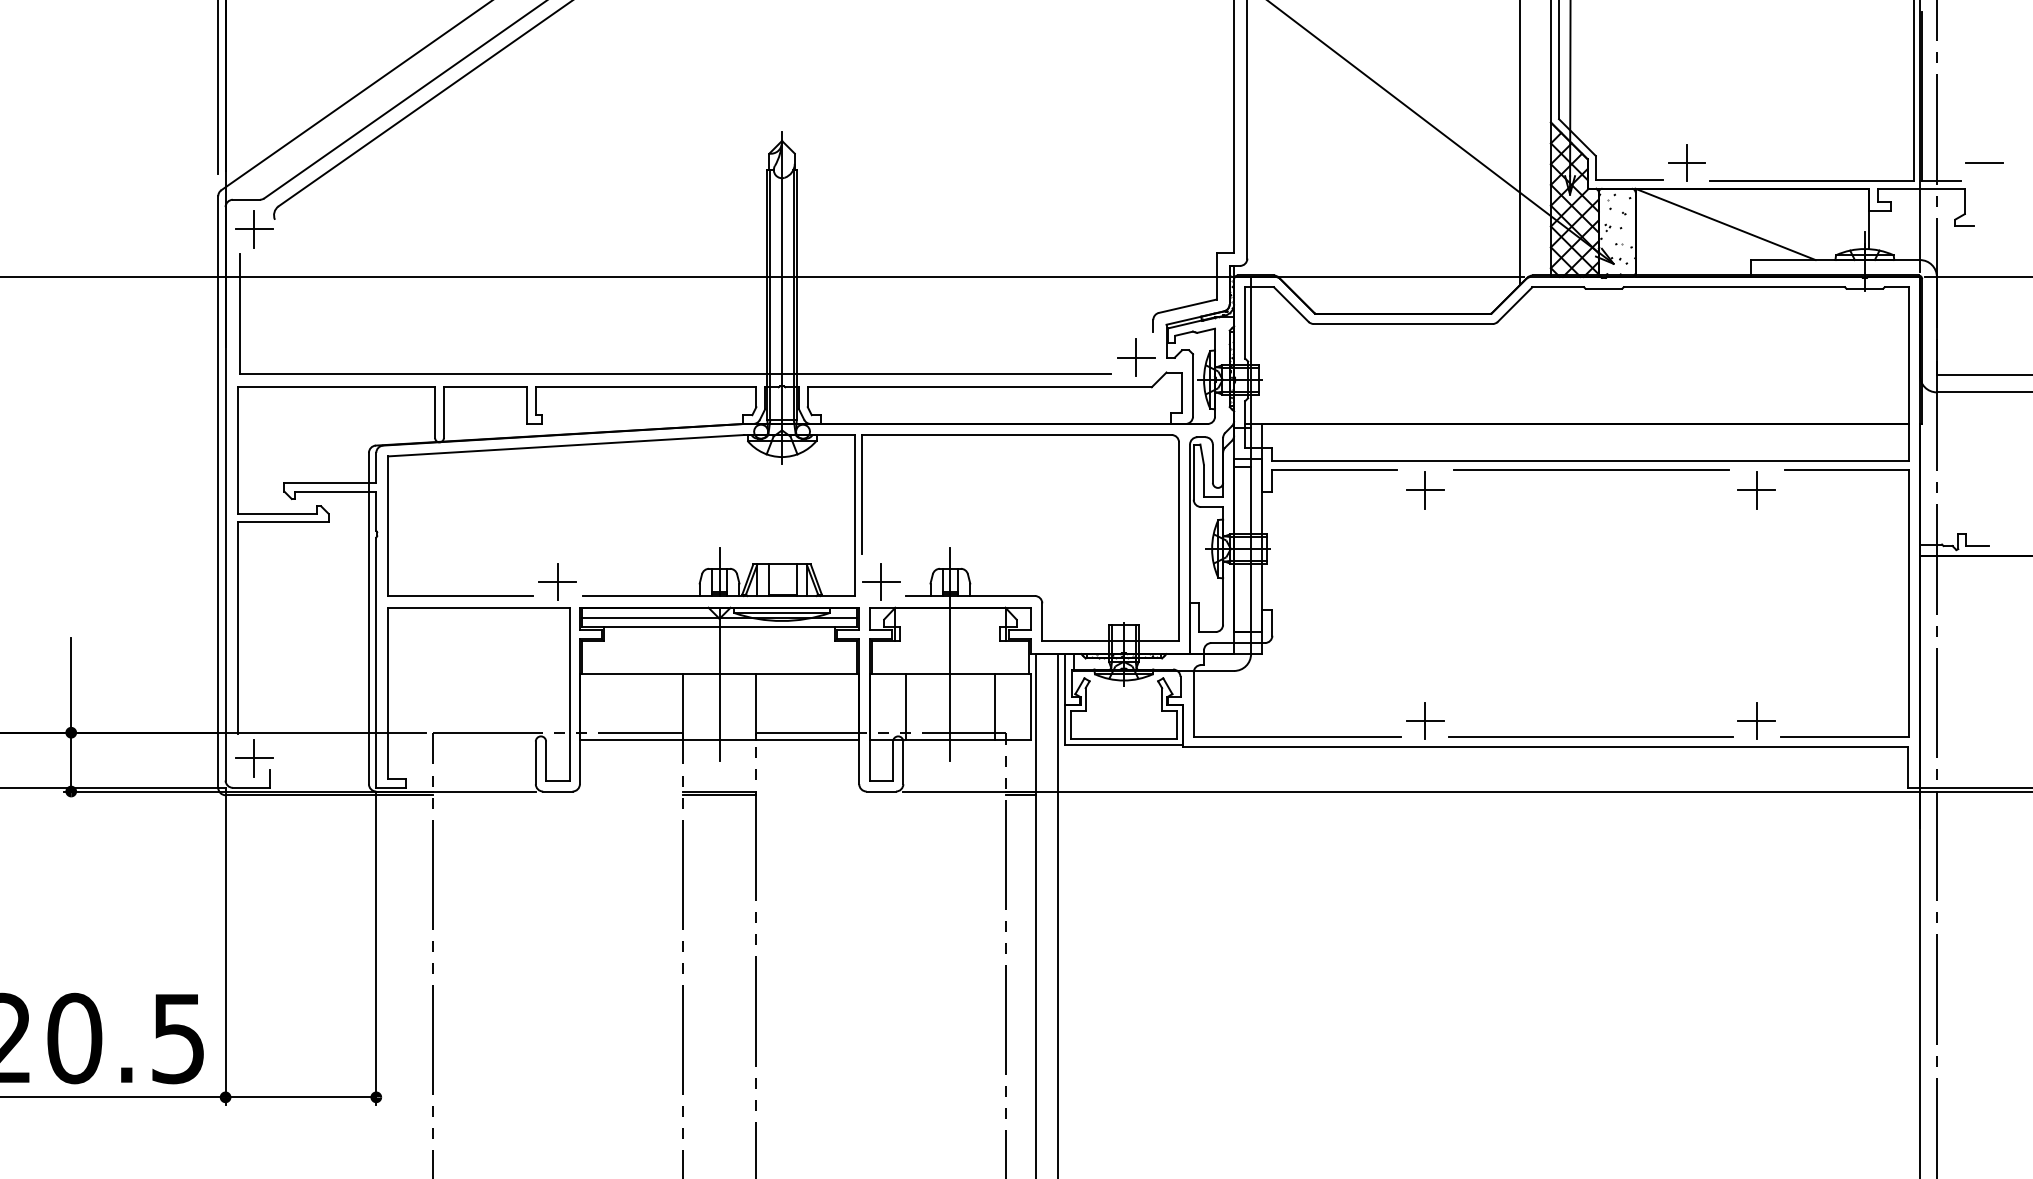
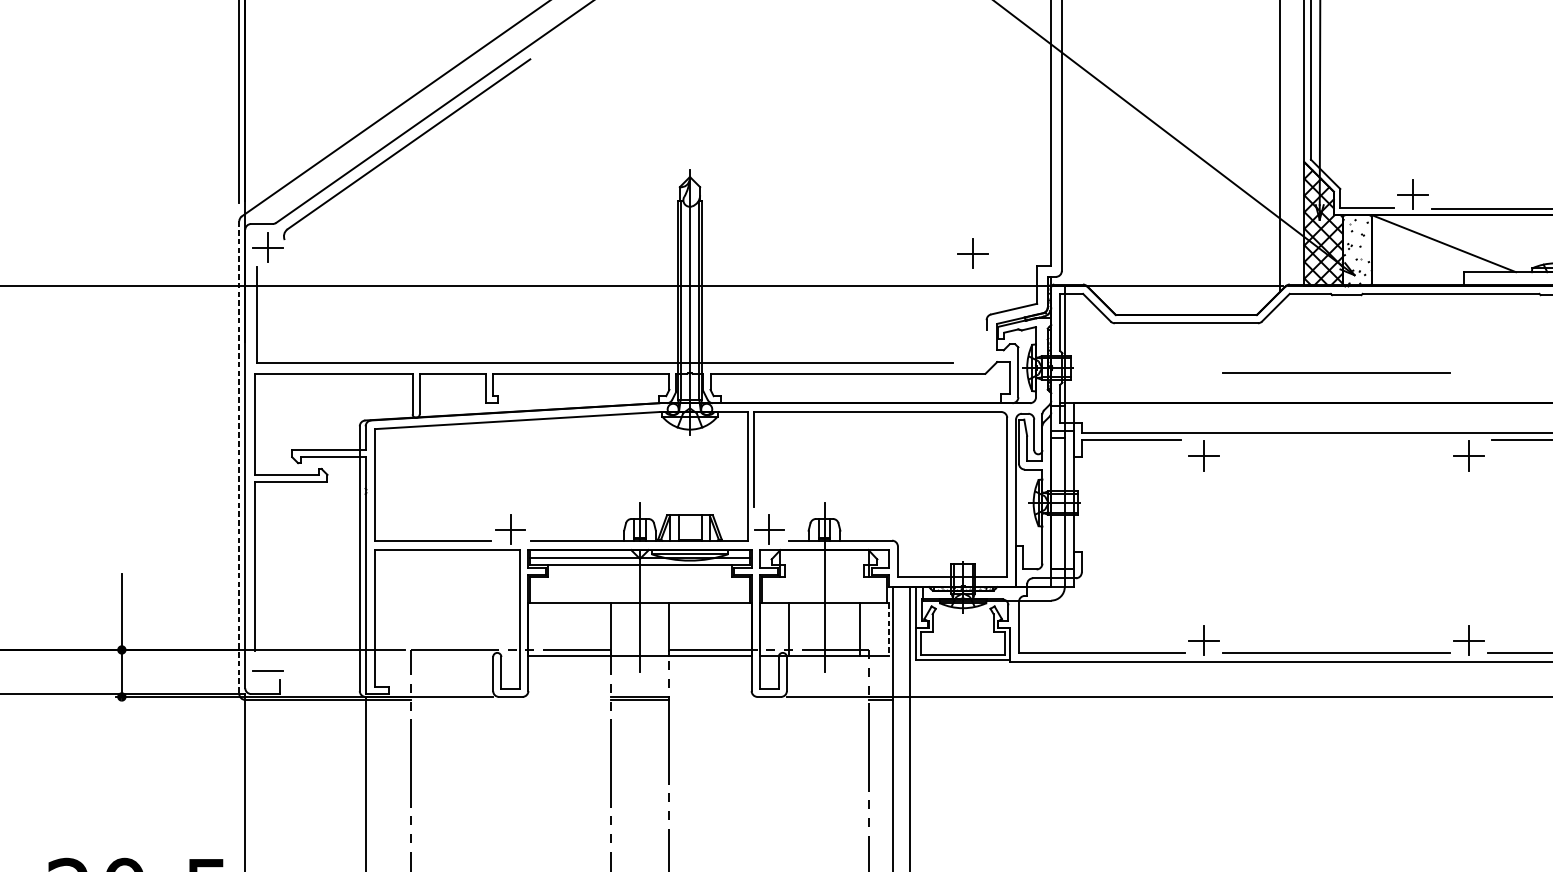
part: (1136, 357) -> (973, 253), moved
line: (1590, 385) -> (1336, 372), added
line: (1591, 469) -> (1336, 439), removed
line: (218, 492) -> (239, 457), solid -> dashed
line: (1031, 707) -> (889, 629), solid -> dashed
line: (254, 758) -> (268, 670), removed

